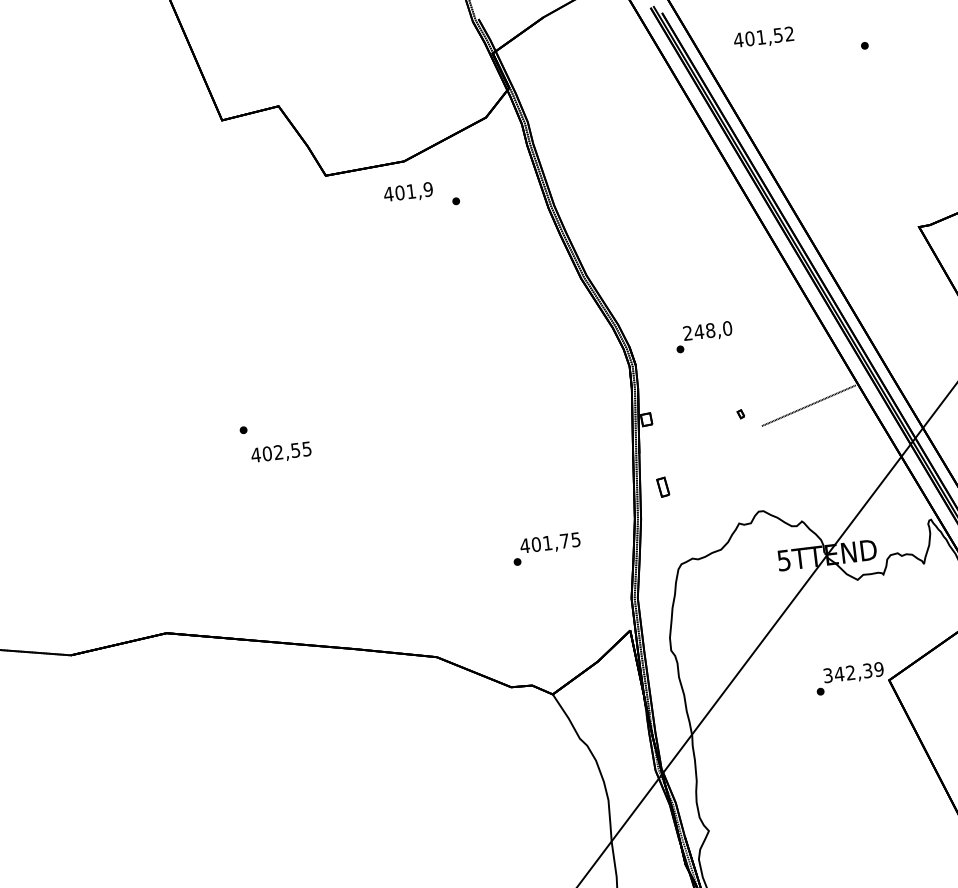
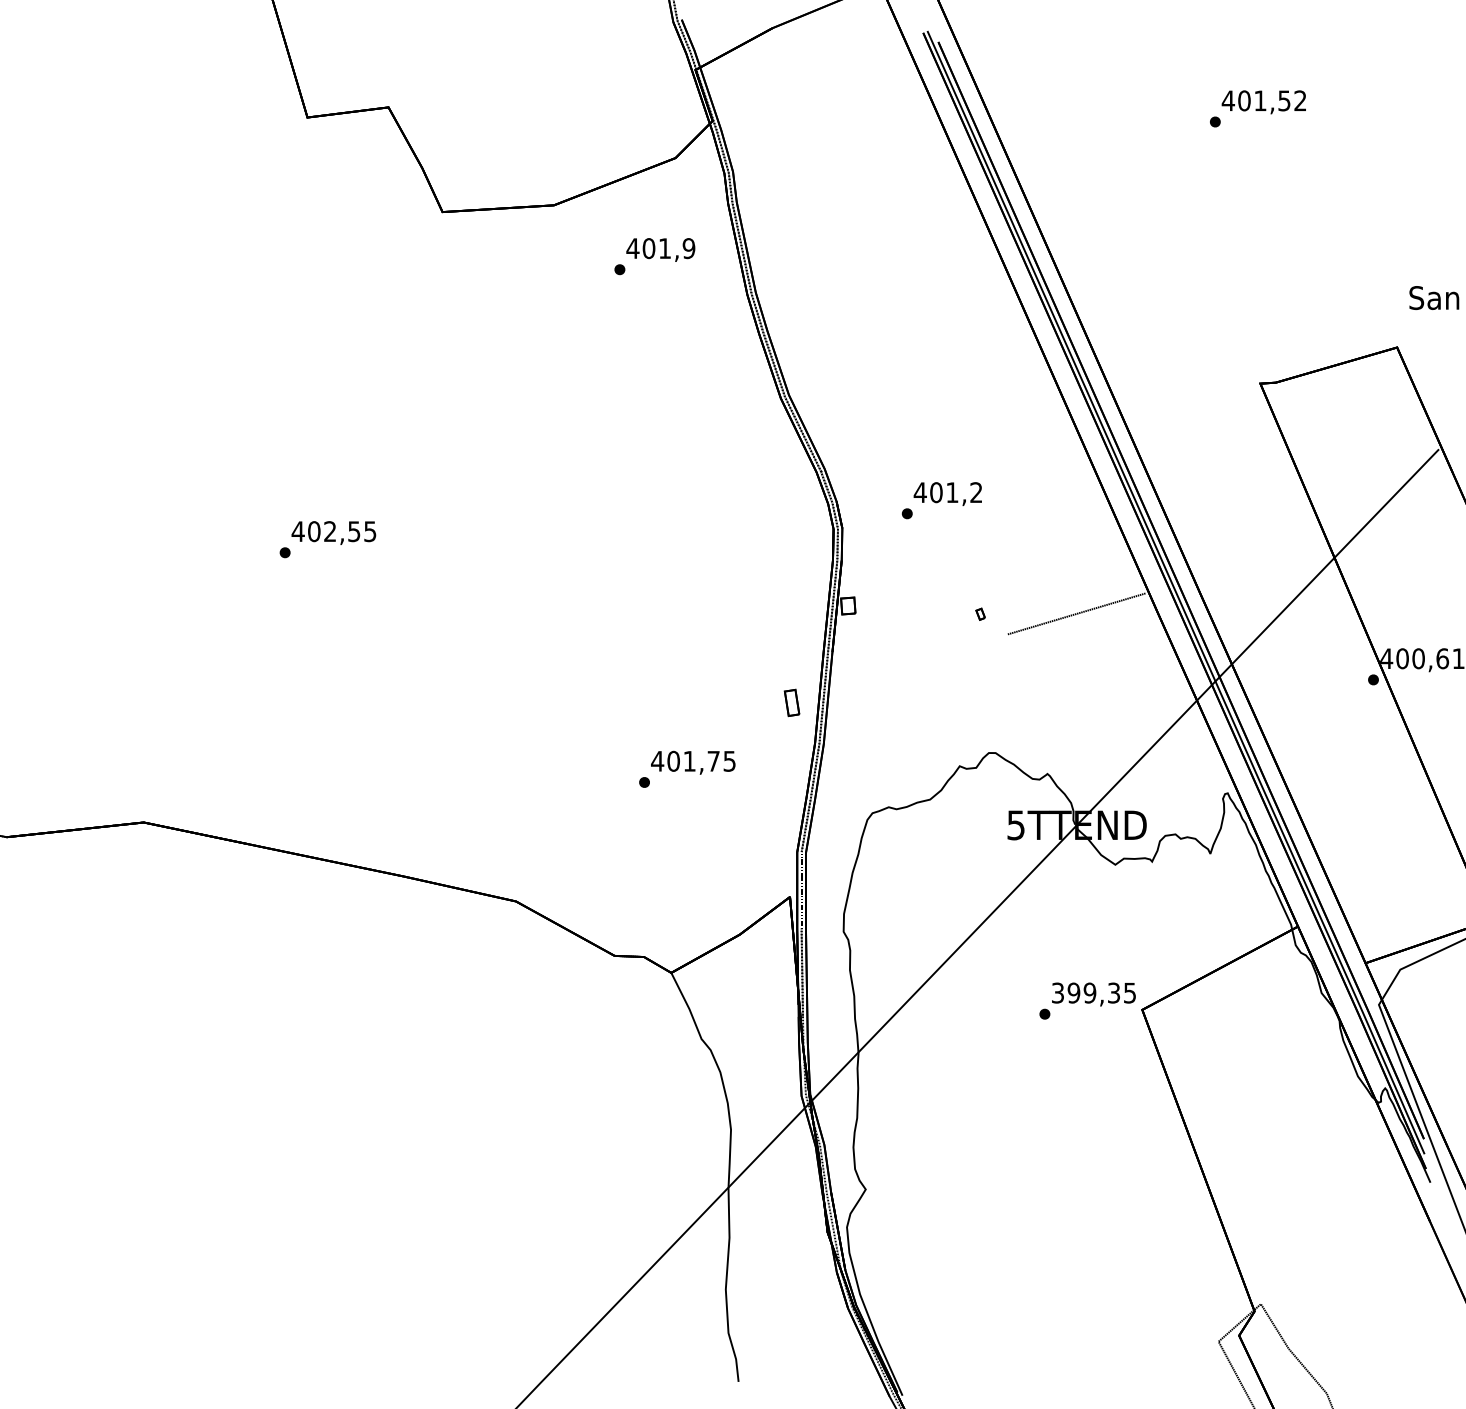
text: (763, 38) -> (1263, 102), moved
text: (408, 192) -> (660, 249), moved
text: (707, 330) -> (947, 492), 248,0 -> 401,2
text: (281, 452) -> (333, 532), moved
part: (662, 487) -> (791, 702), moved
text: (858, 671) -> (1101, 992), 342,39 -> 399,35

